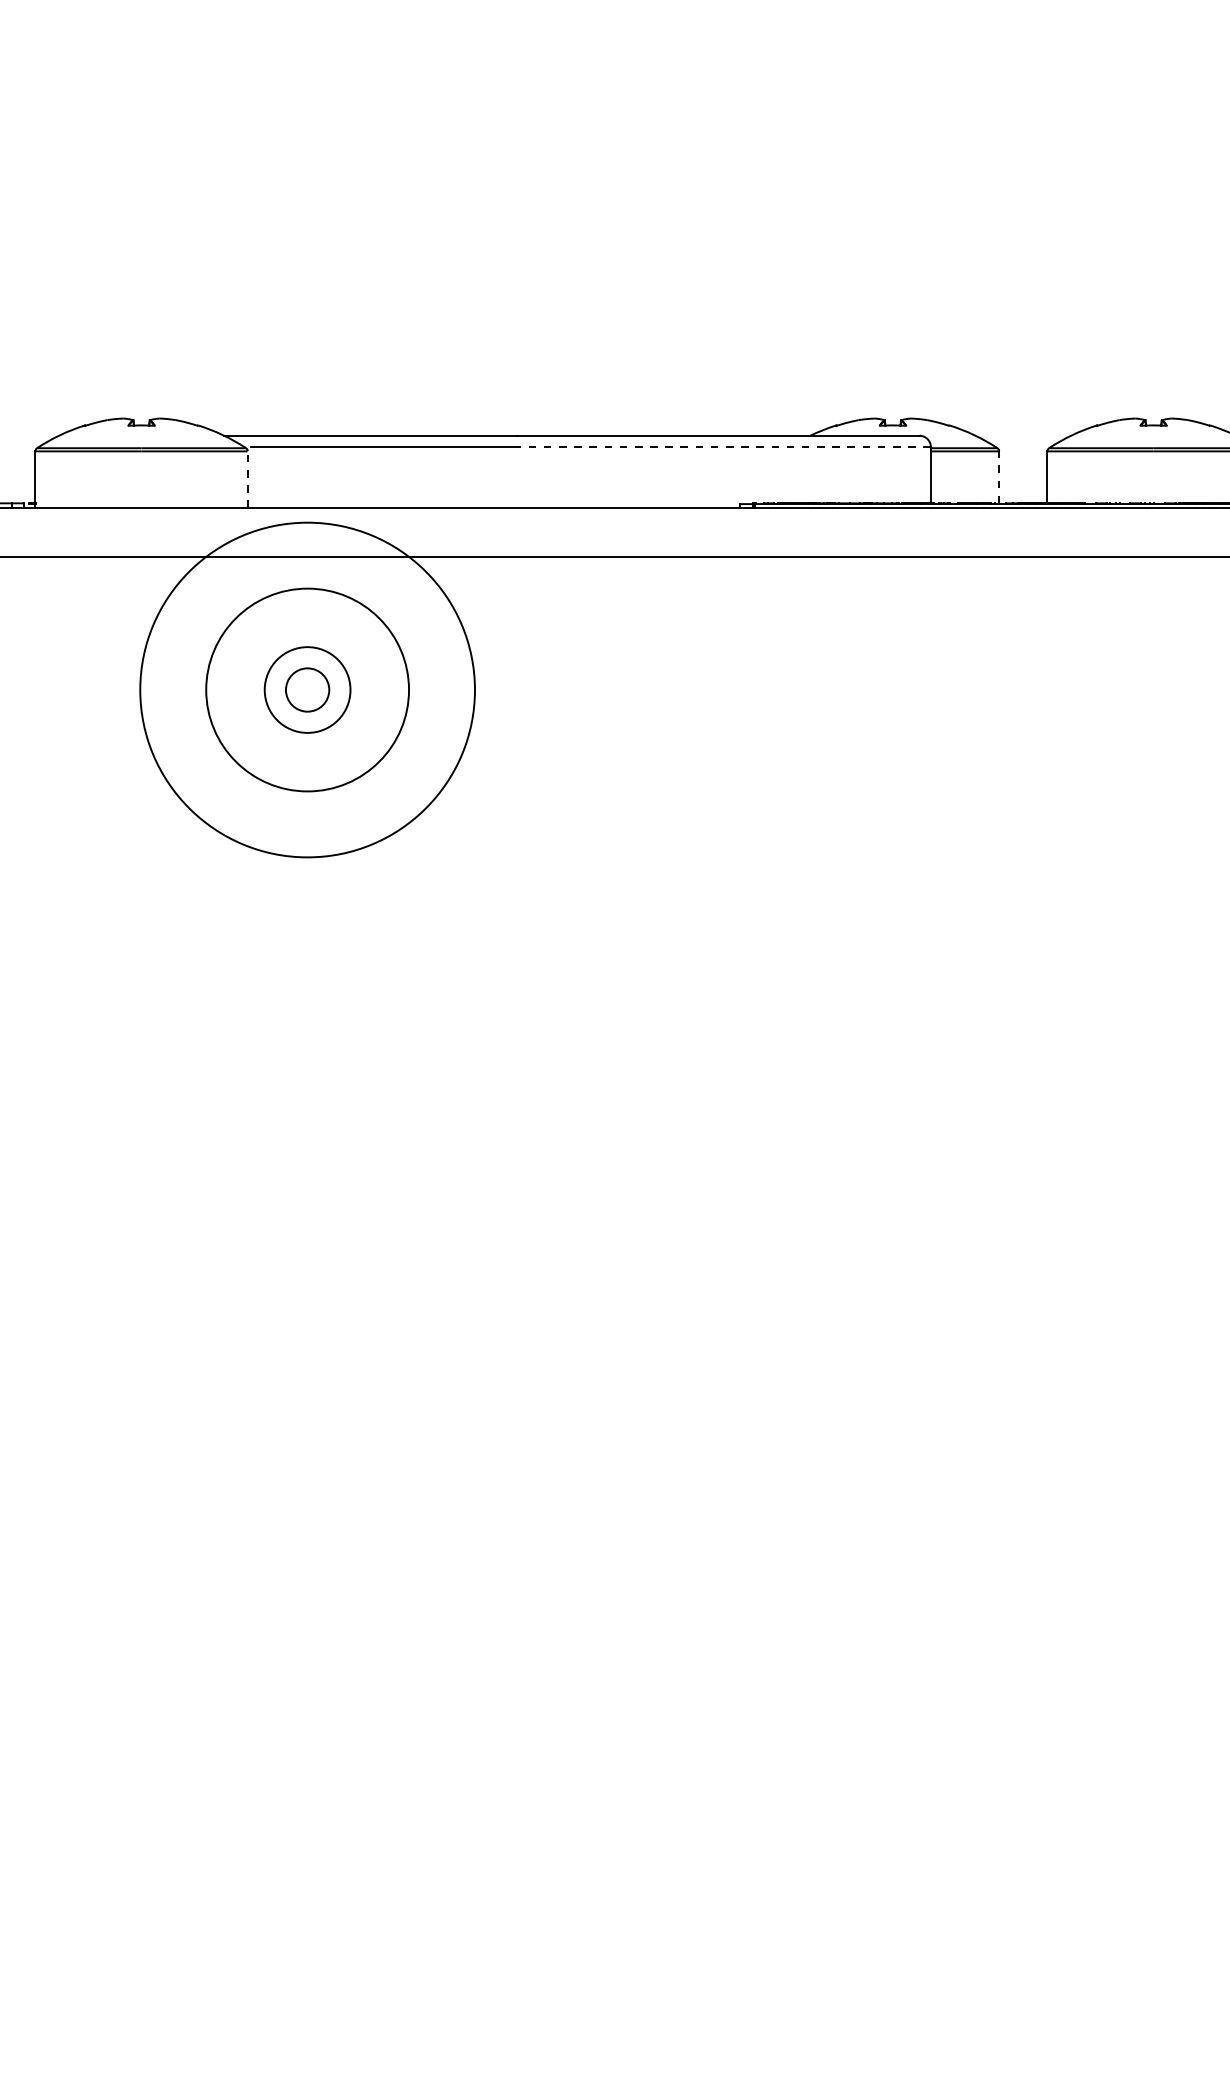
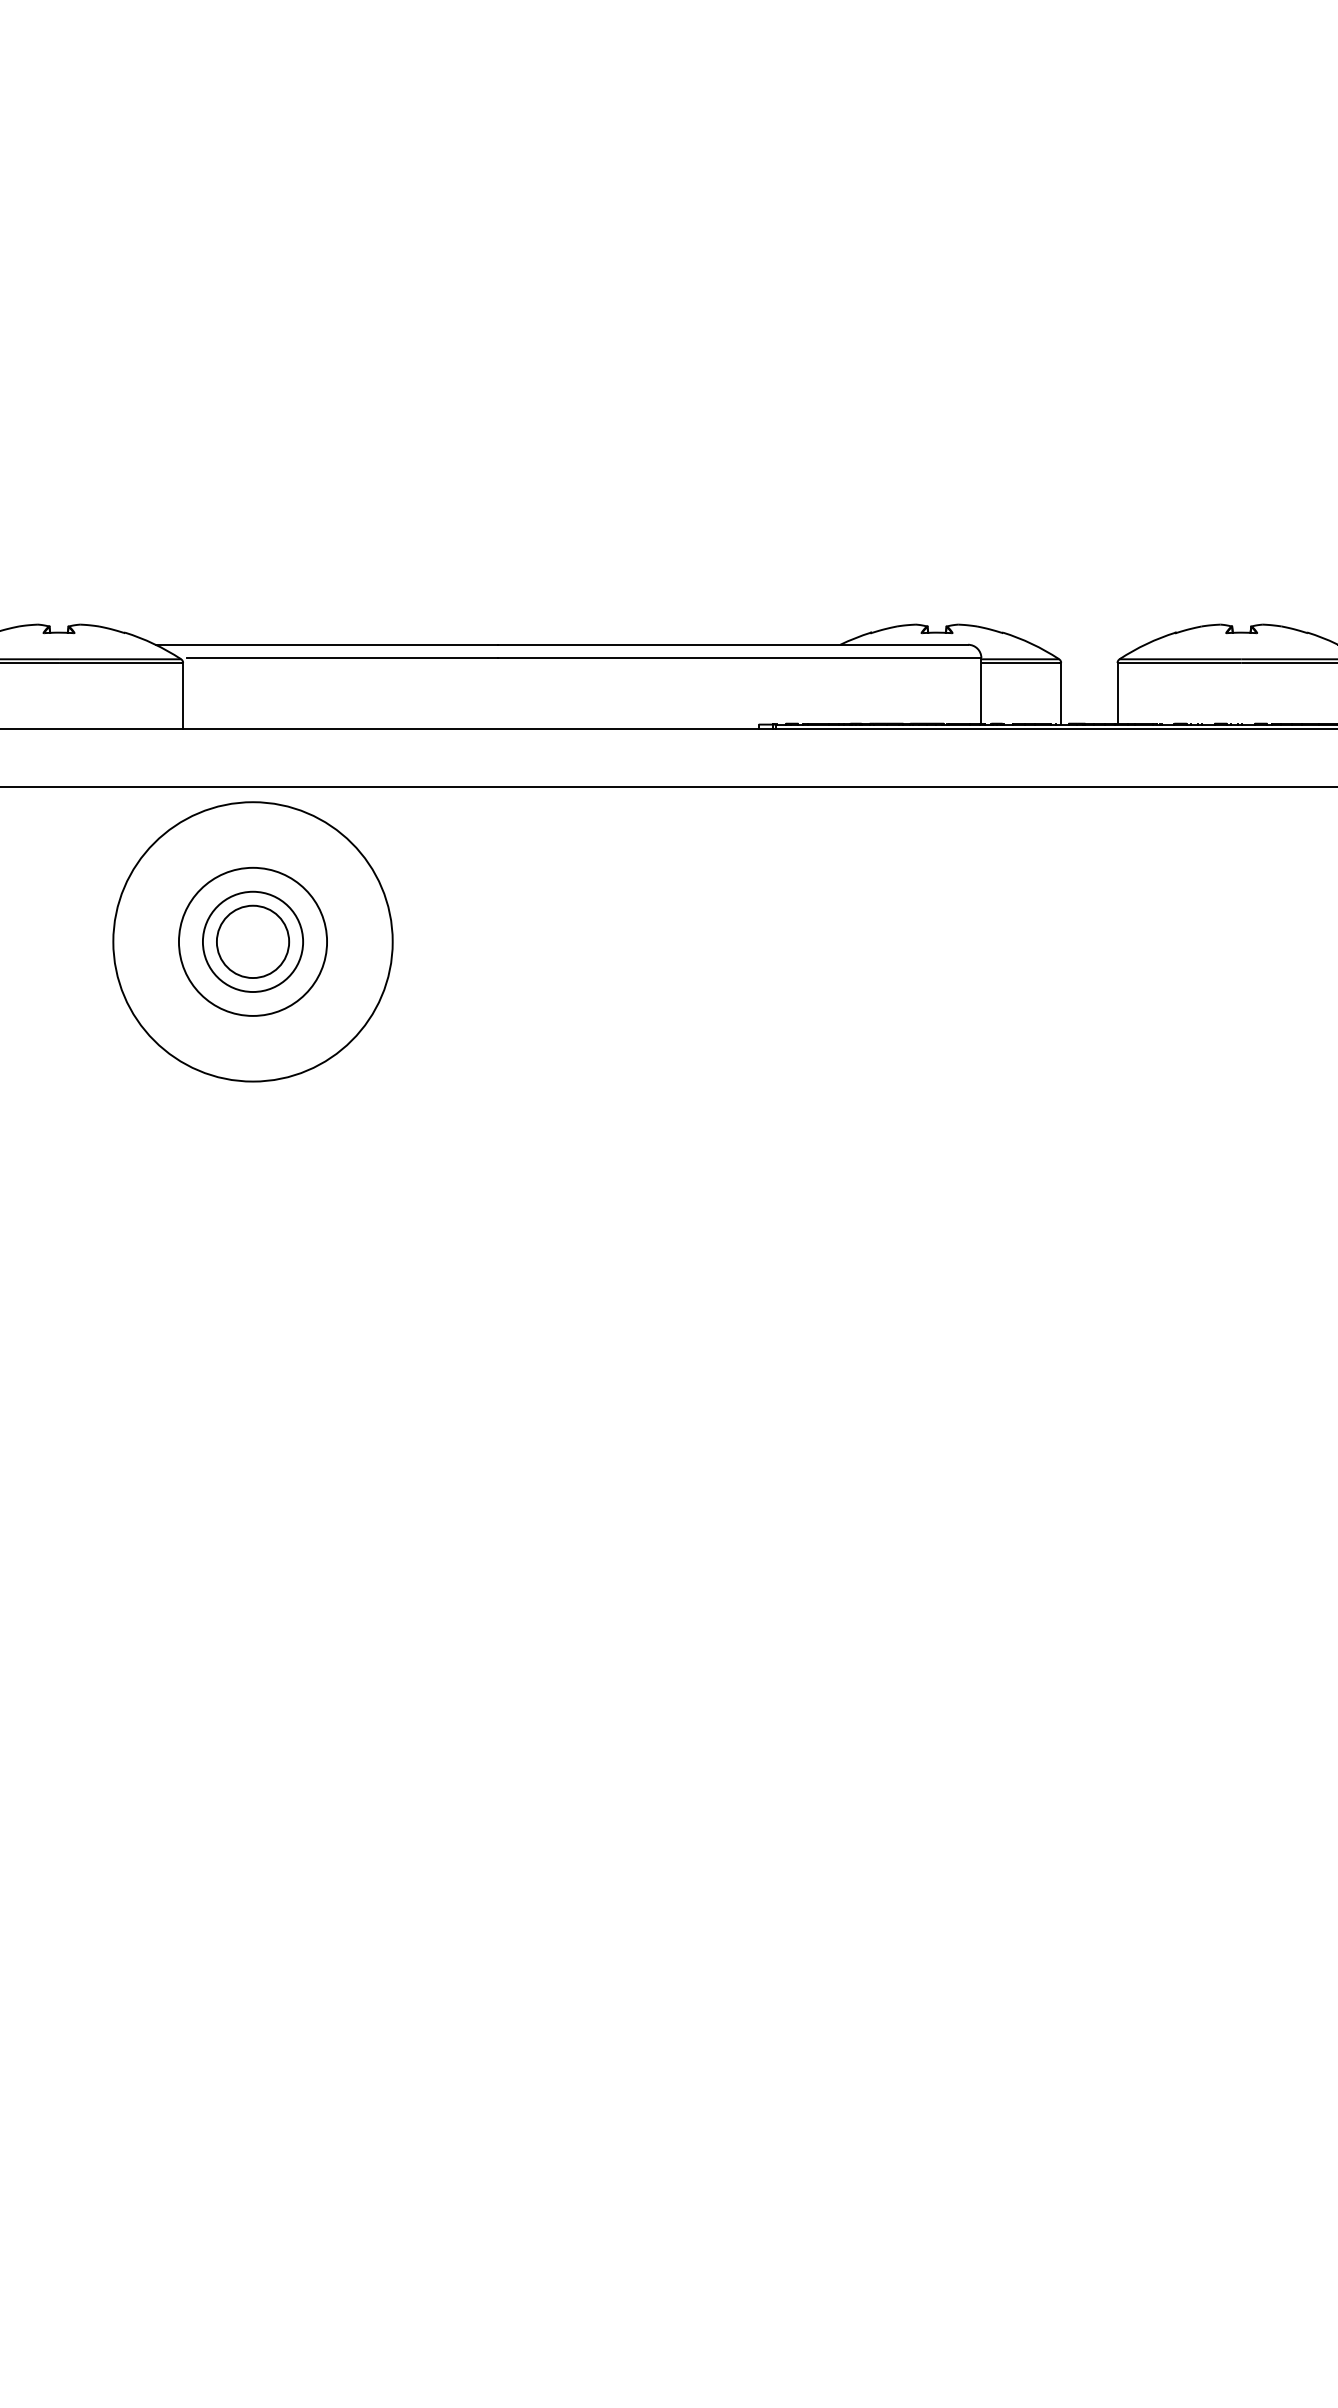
line: (724, 447) -> (740, 658), dashed -> solid
line: (999, 477) -> (1061, 693), dashed -> solid
line: (247, 479) -> (182, 695), dashed -> solid
circle: (307, 689) -> (252, 941), size x0.62
circle: (307, 689) -> (252, 941), size x0.71
circle: (307, 689) -> (252, 941), size x1.43

